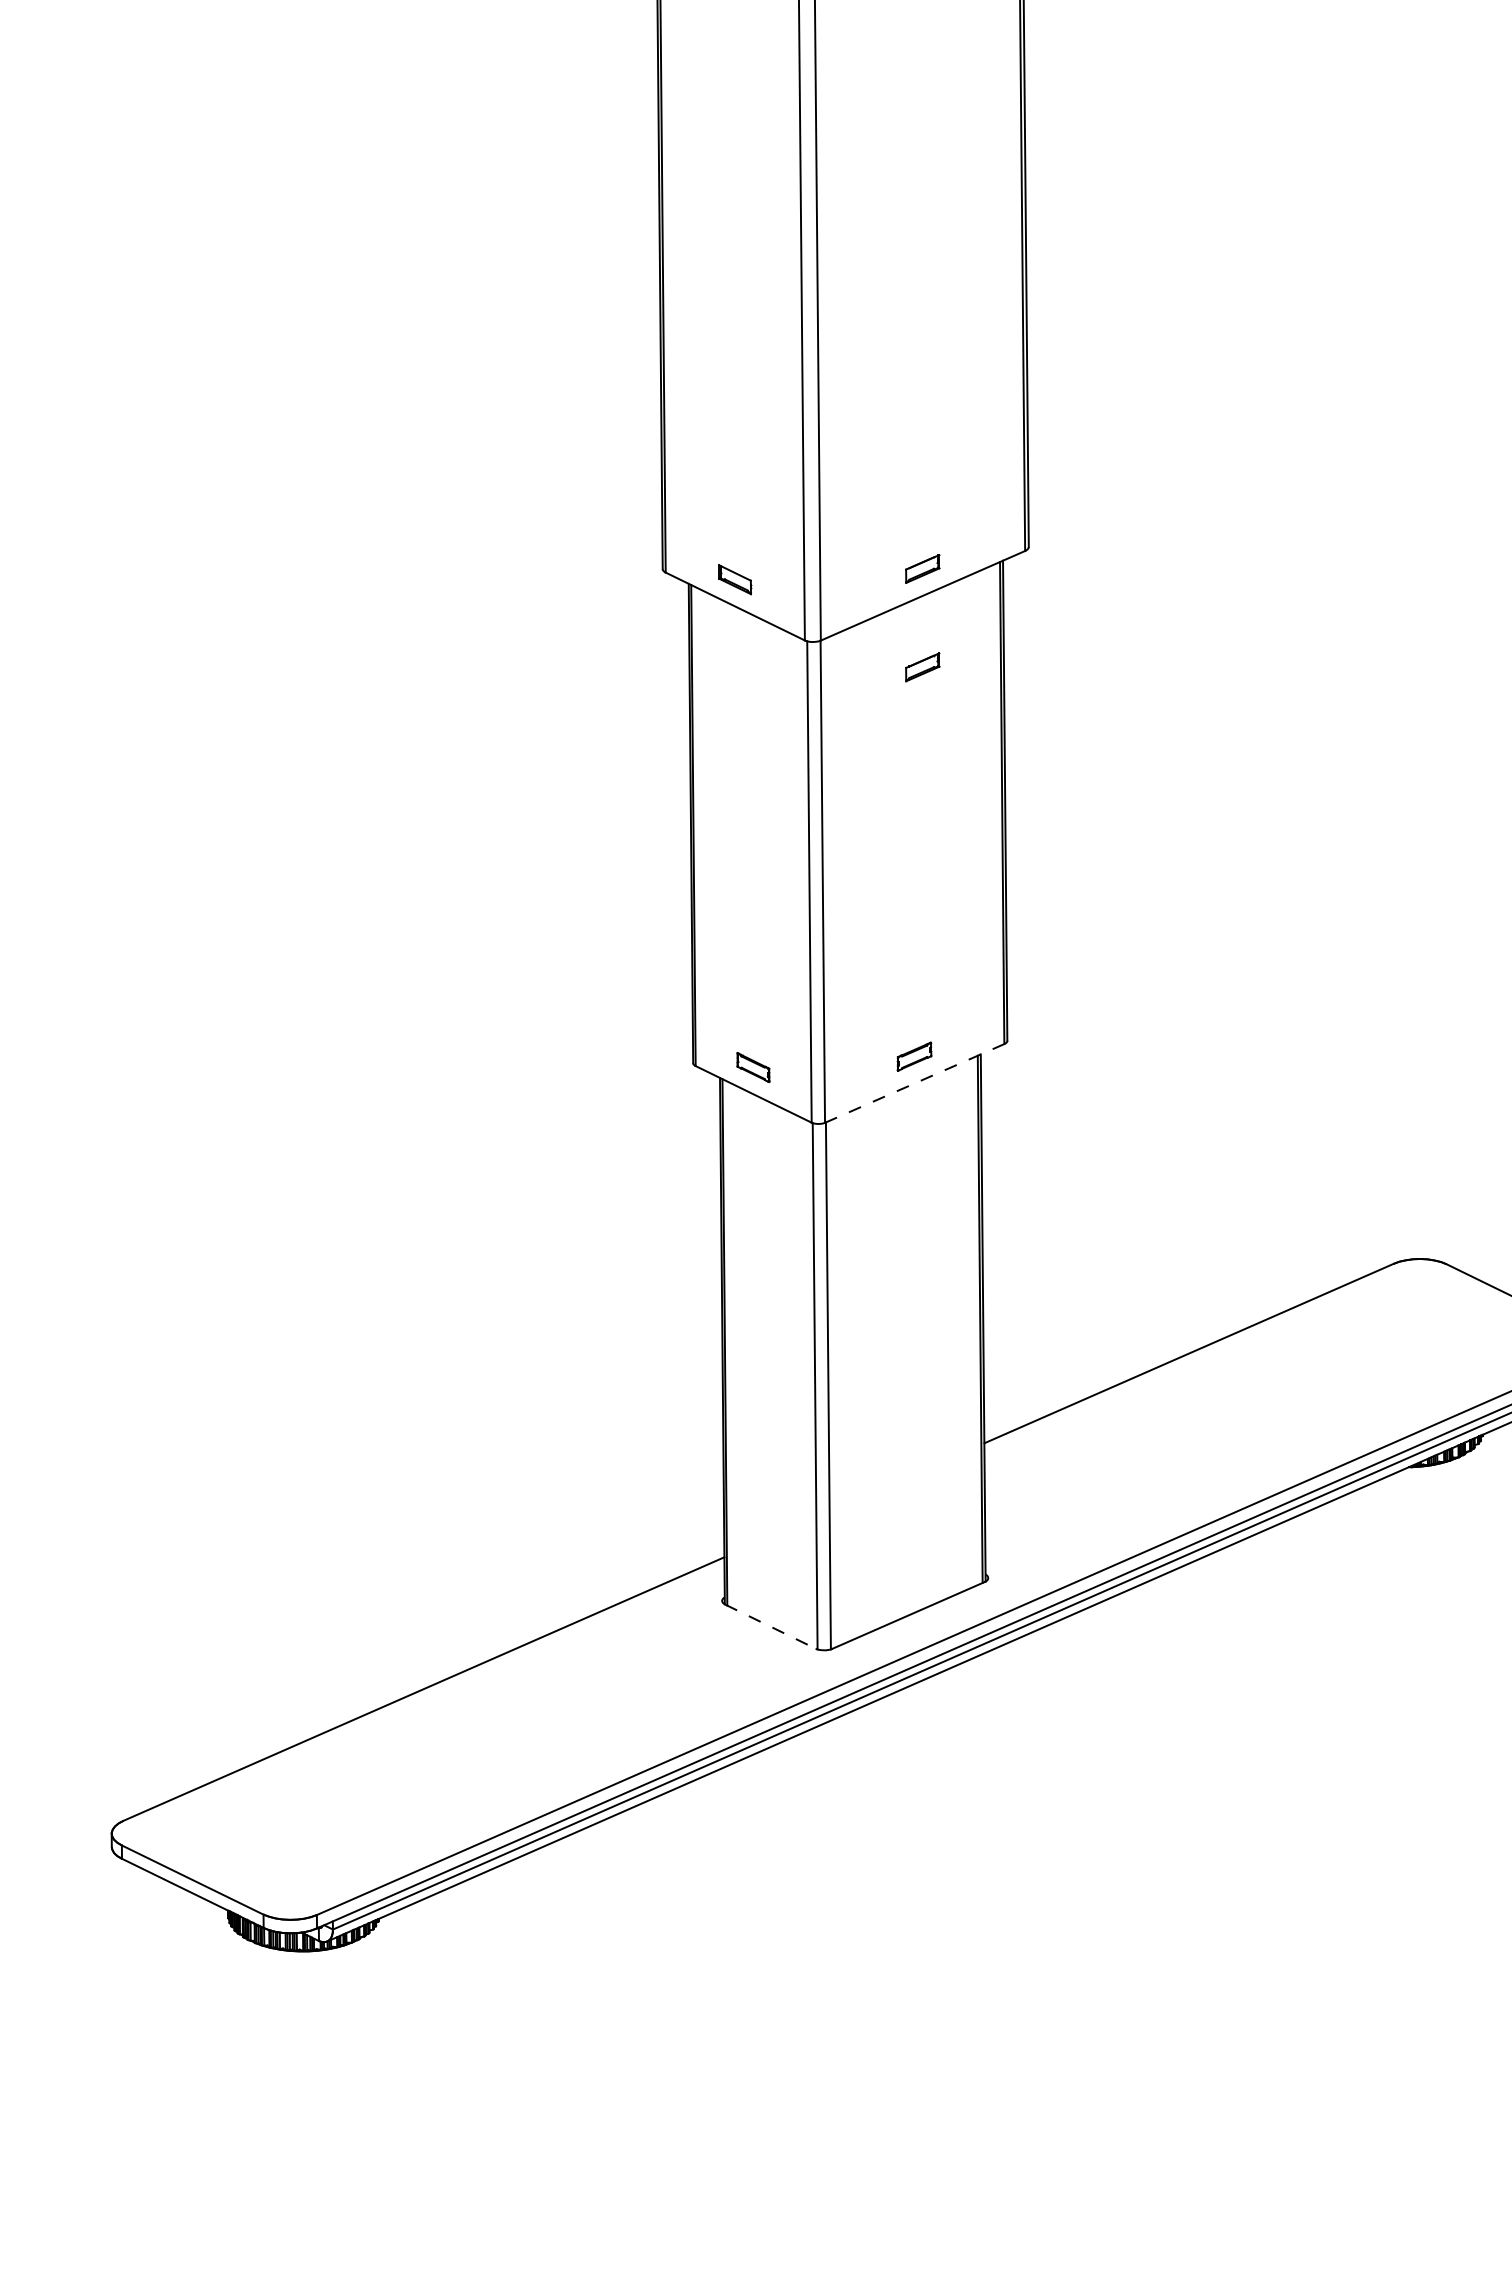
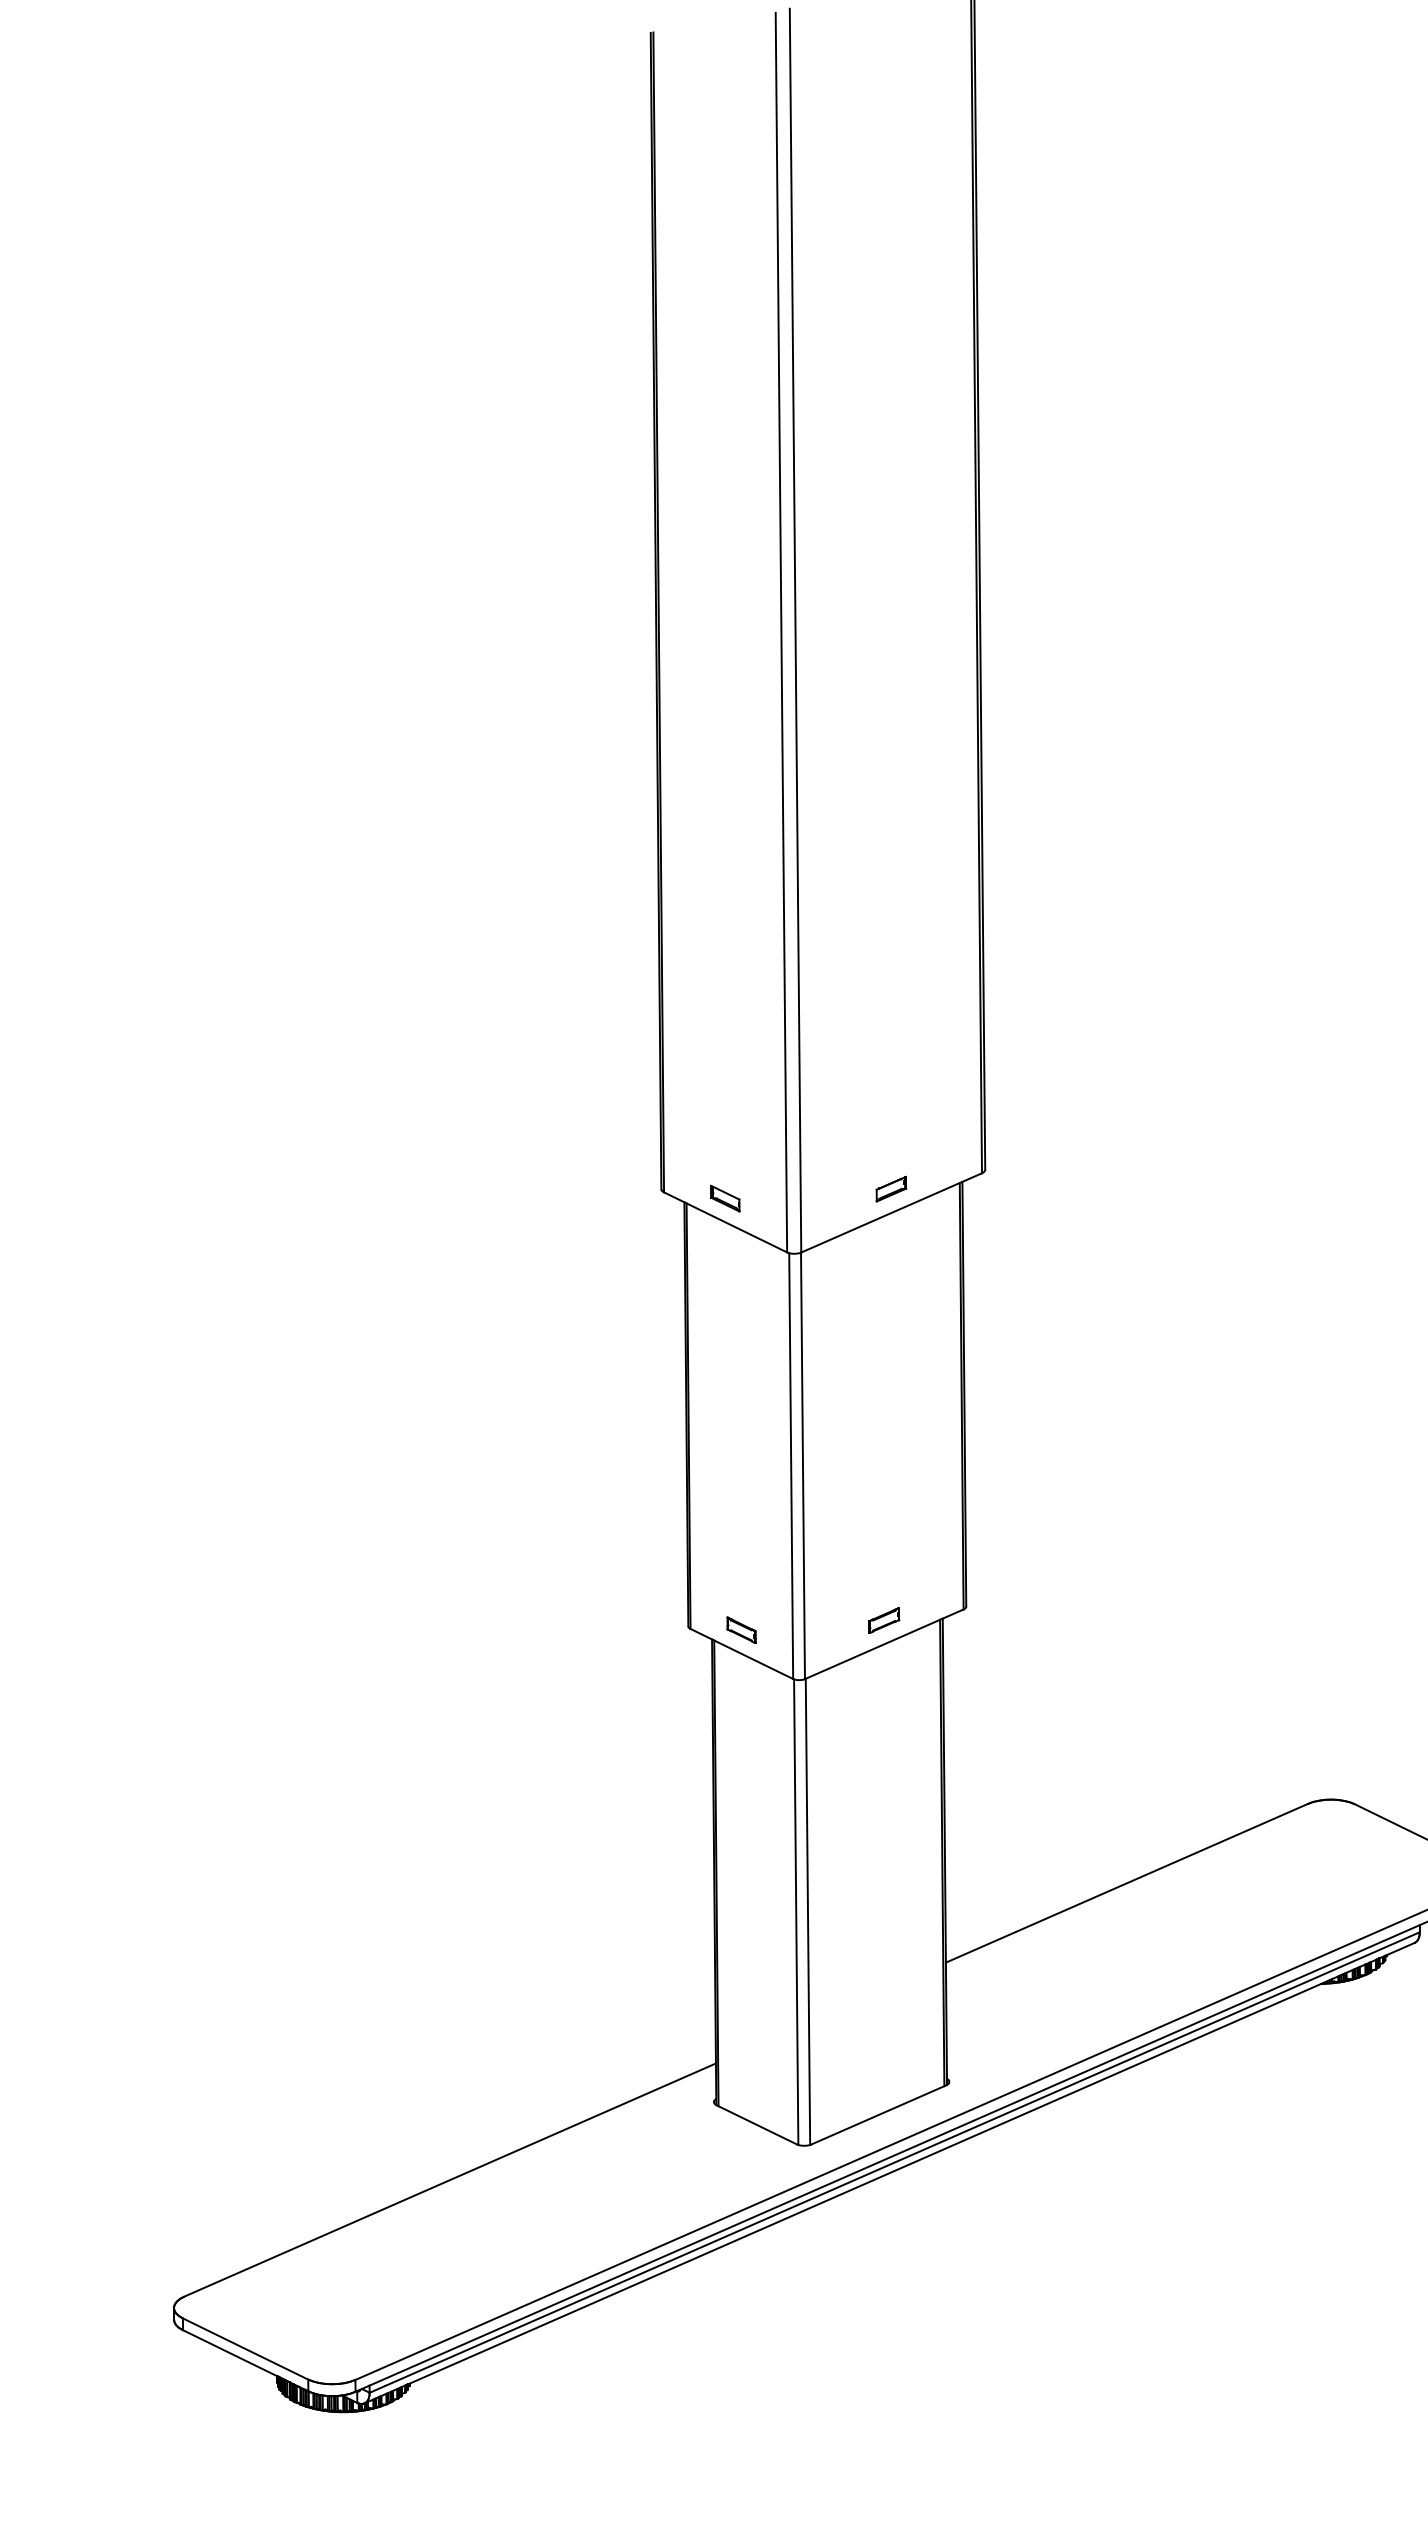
part: (922, 666) -> (891, 1275), removed
line: (914, 1083) -> (884, 1644), dashed -> solid
line: (771, 1627) -> (757, 2125), dashed -> solid

